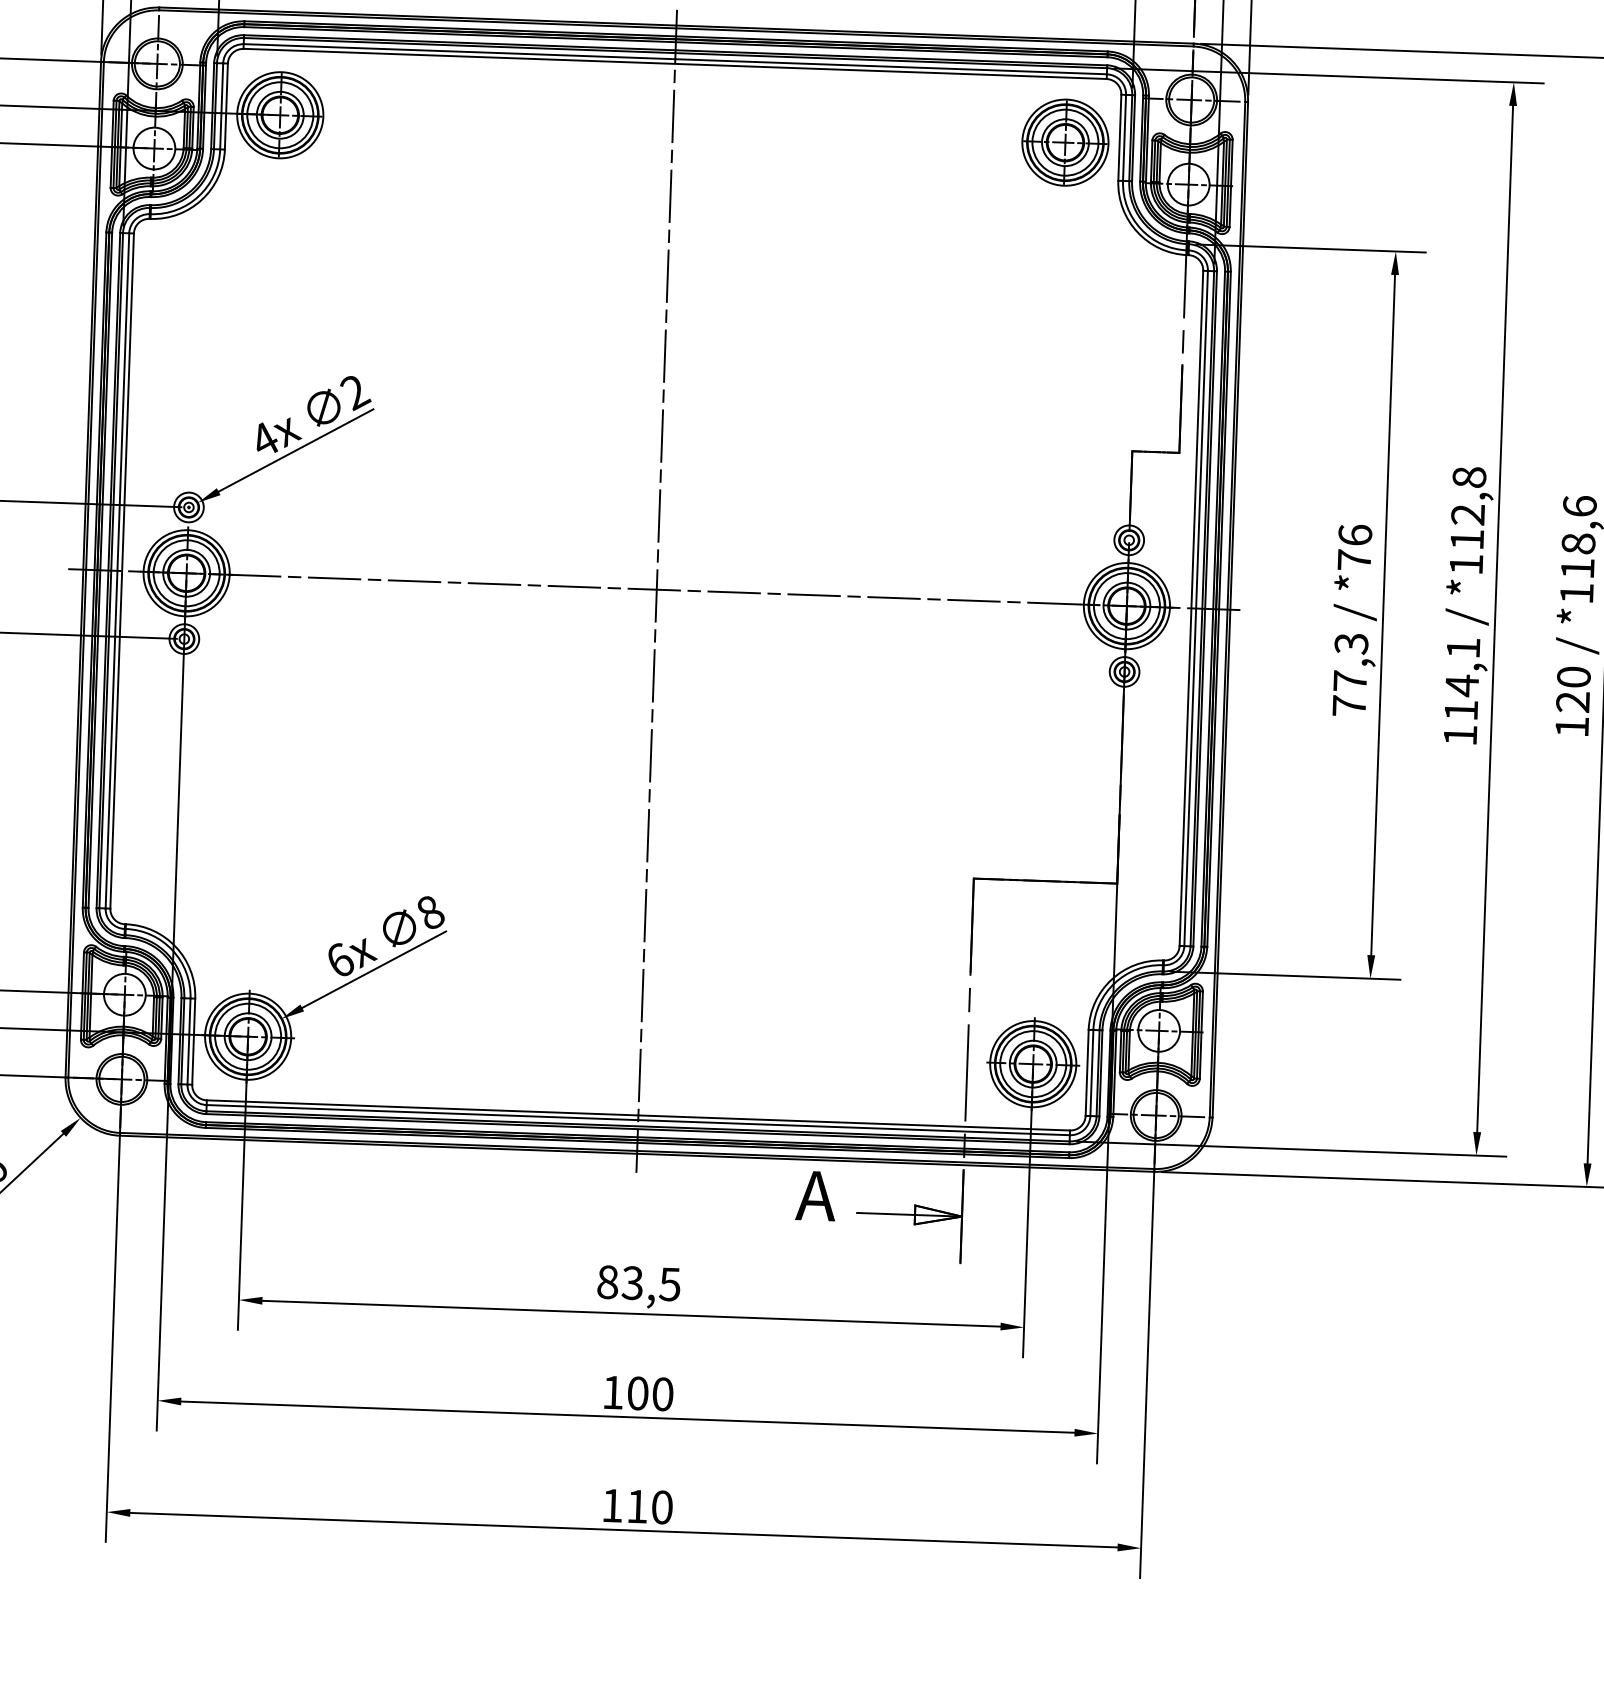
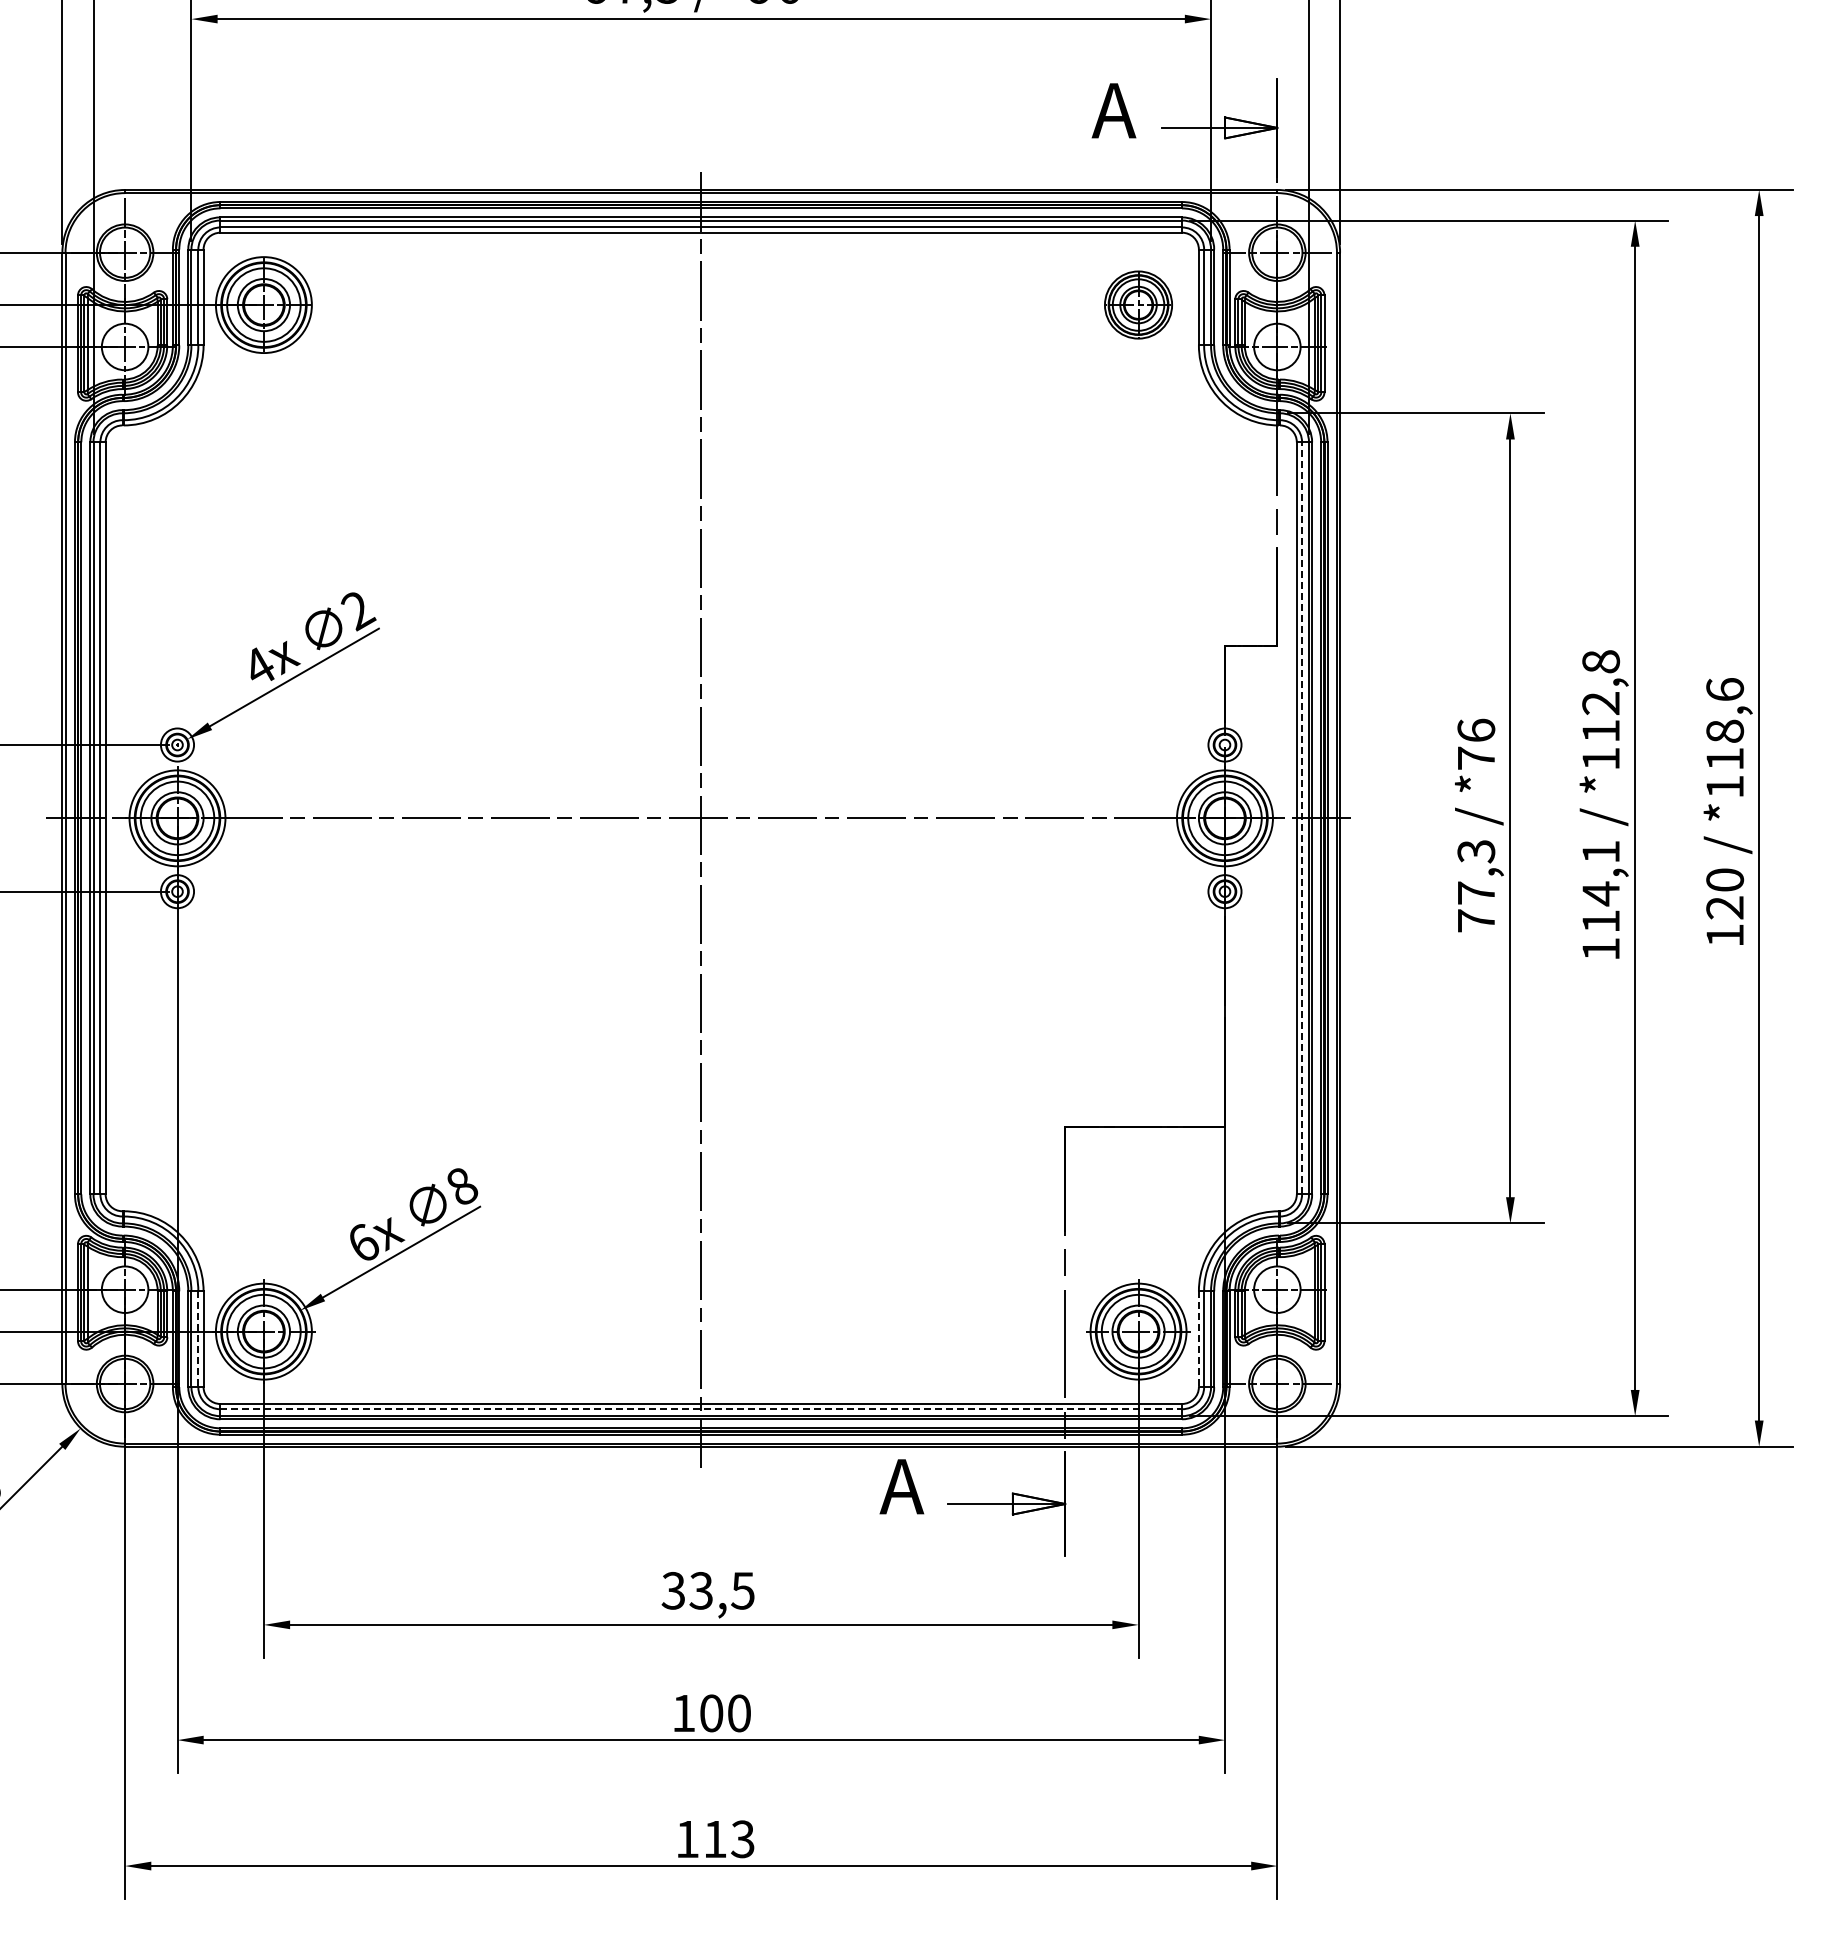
part: (1065, 142) -> (1138, 304), size x0.7
line: (1196, 607) -> (1302, 817), solid -> dashed
line: (189, 1041) -> (198, 1339), solid -> dashed
line: (1086, 1073) -> (1198, 1339), solid -> dashed
line: (638, 1120) -> (701, 1409), solid -> dashed
text: (607, 1281) -> (673, 1590), 83,5 -> 33,5
text: (661, 1507) -> (742, 1839), 110 -> 113

